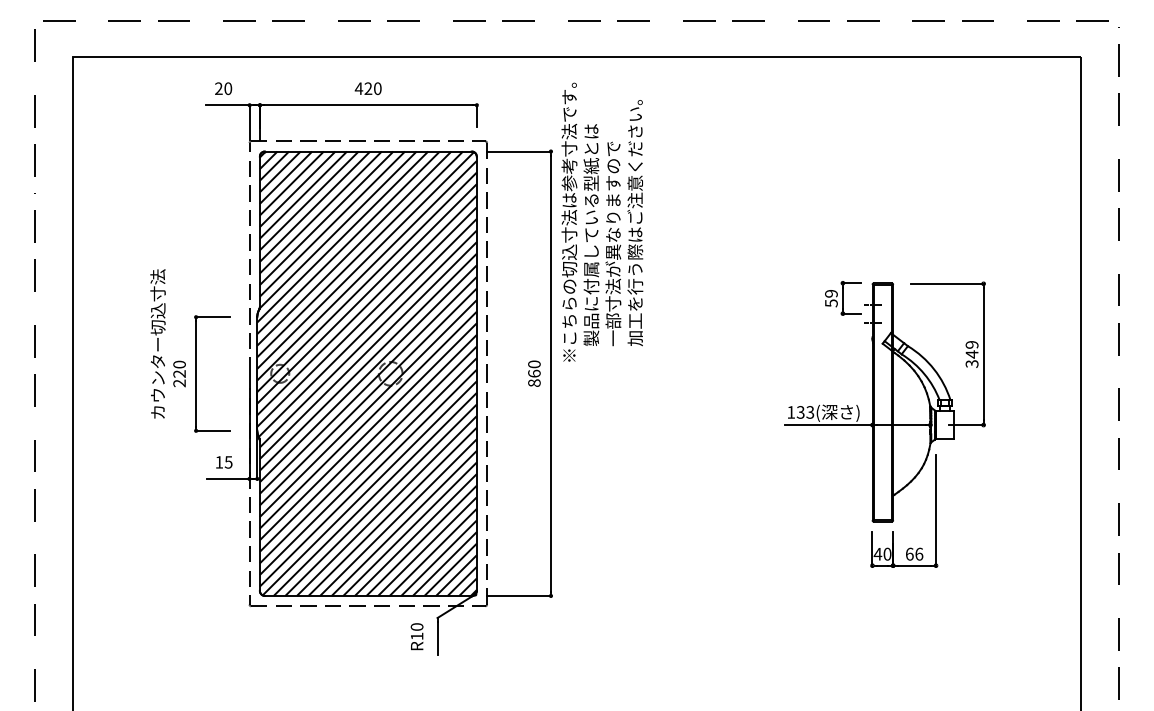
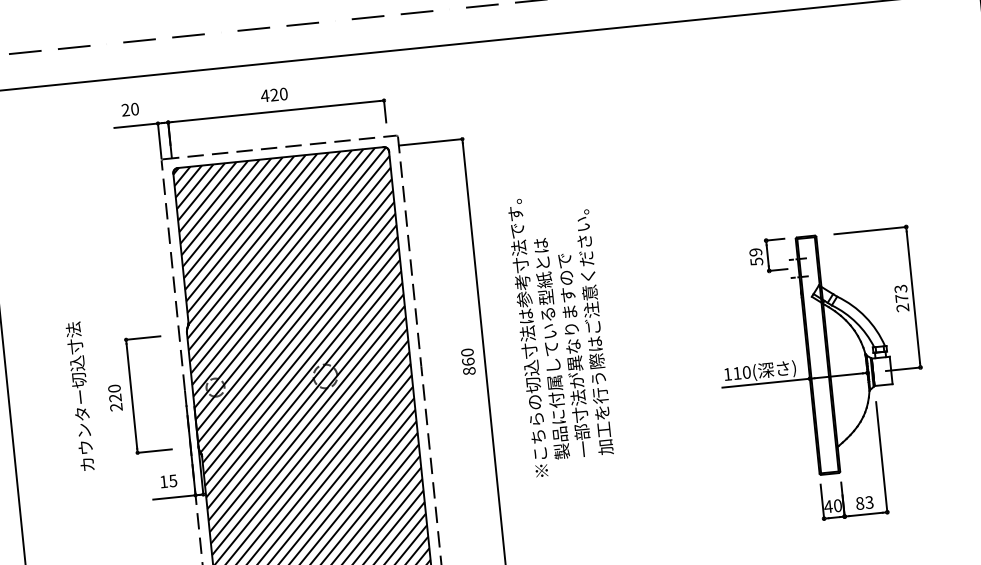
text: (602, 221) -> (561, 334), moved
text: (157, 343) -> (79, 396), moved
text: (971, 354) -> (901, 298), 349 -> 273
text: (805, 412) -> (742, 373), 133( -> 110(
text: (914, 553) -> (864, 502), 66 -> 83

